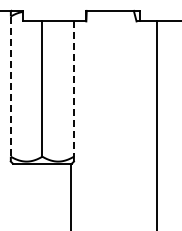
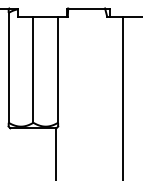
line: (10, 87) -> (8, 68), dashed -> solid
line: (73, 89) -> (57, 70), dashed -> solid

